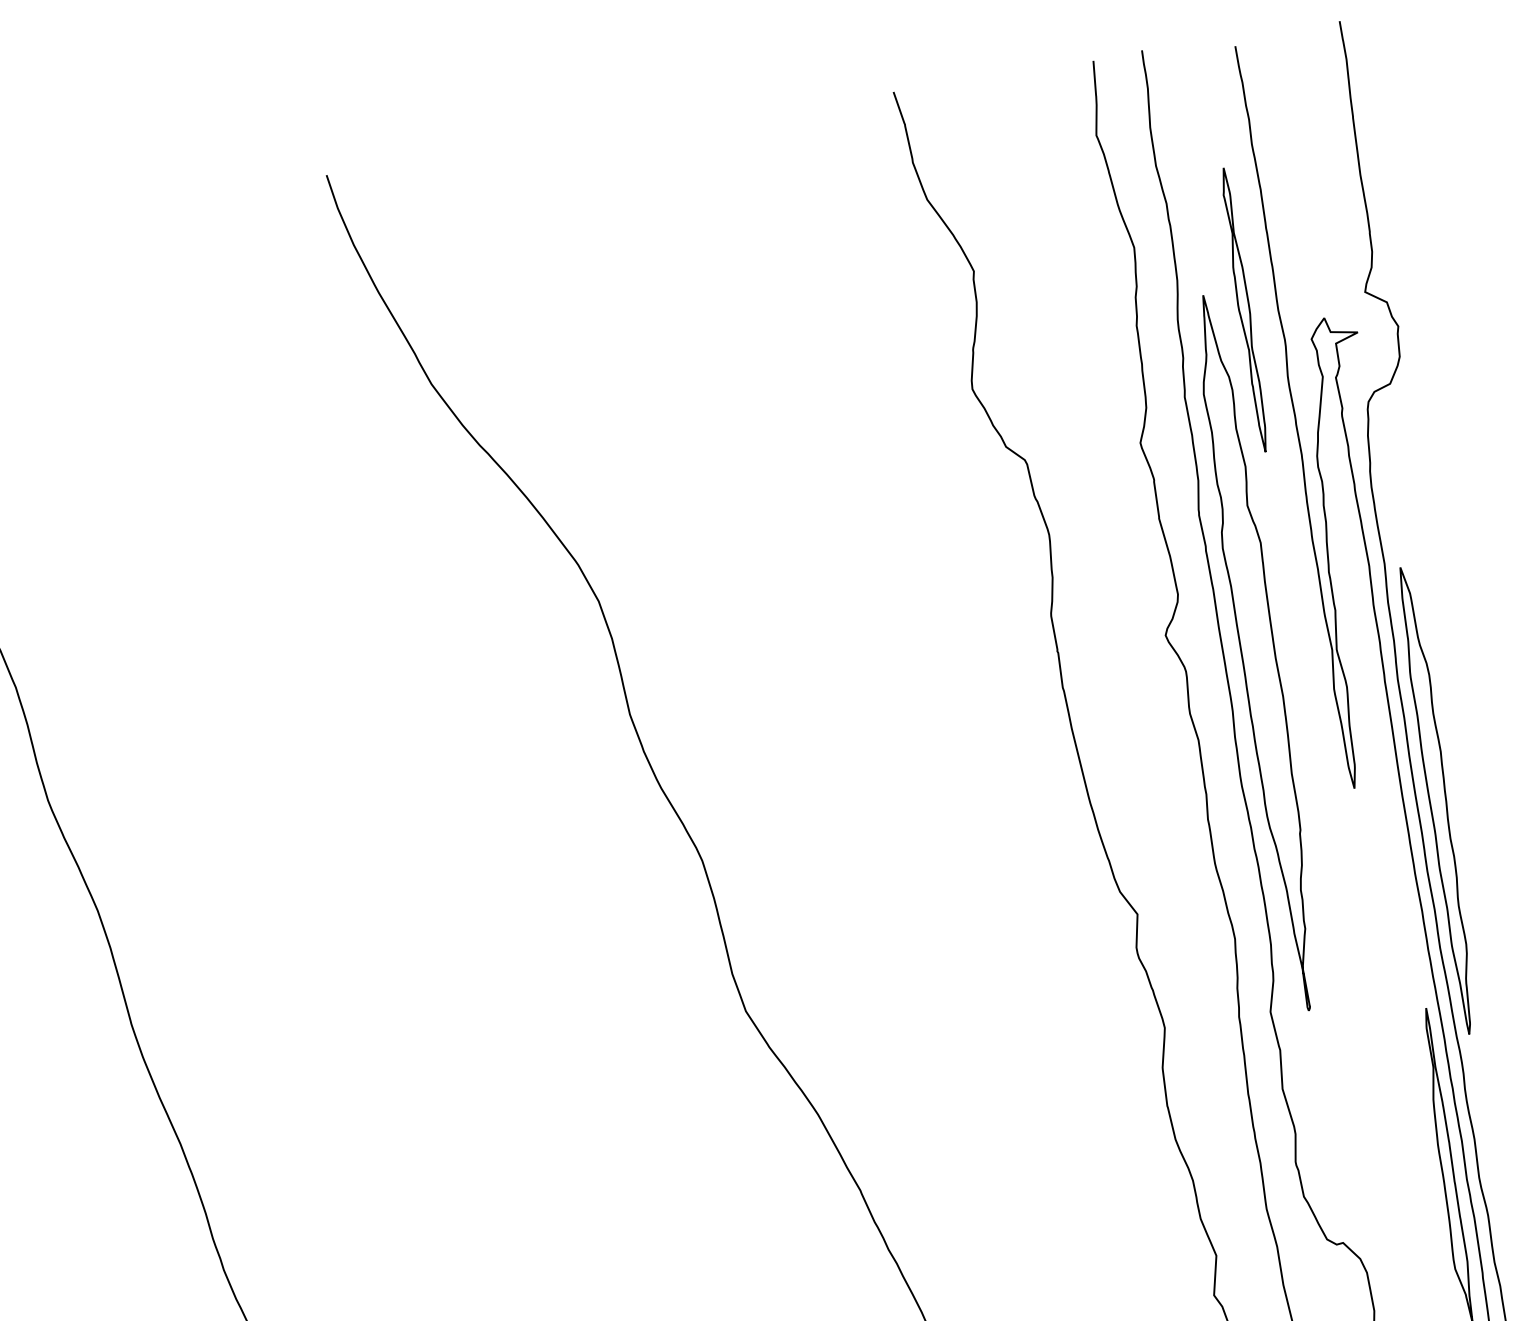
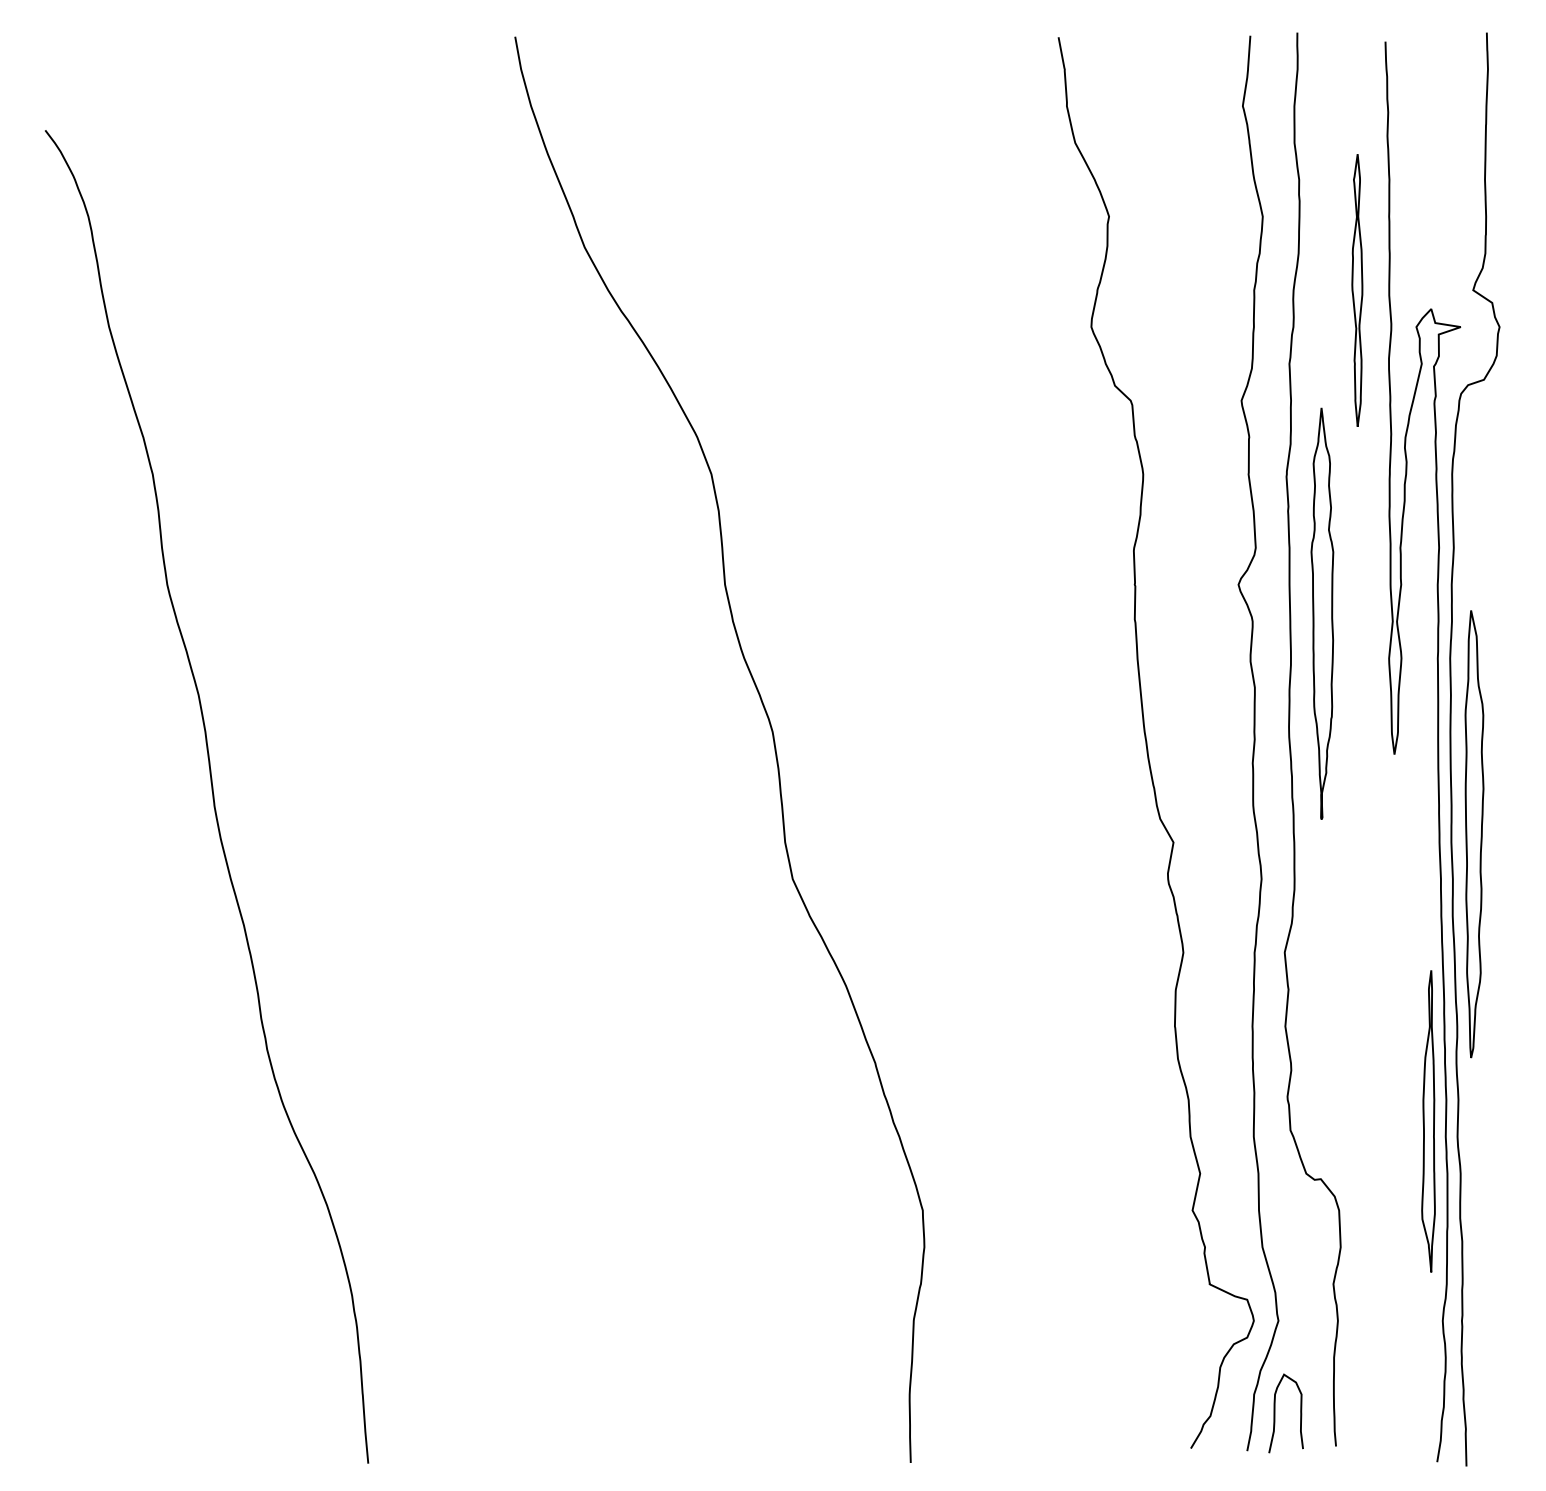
part: (1257, 652) -> (1322, 613), size x0.6
part: (1438, 800) -> (1474, 834), moved

